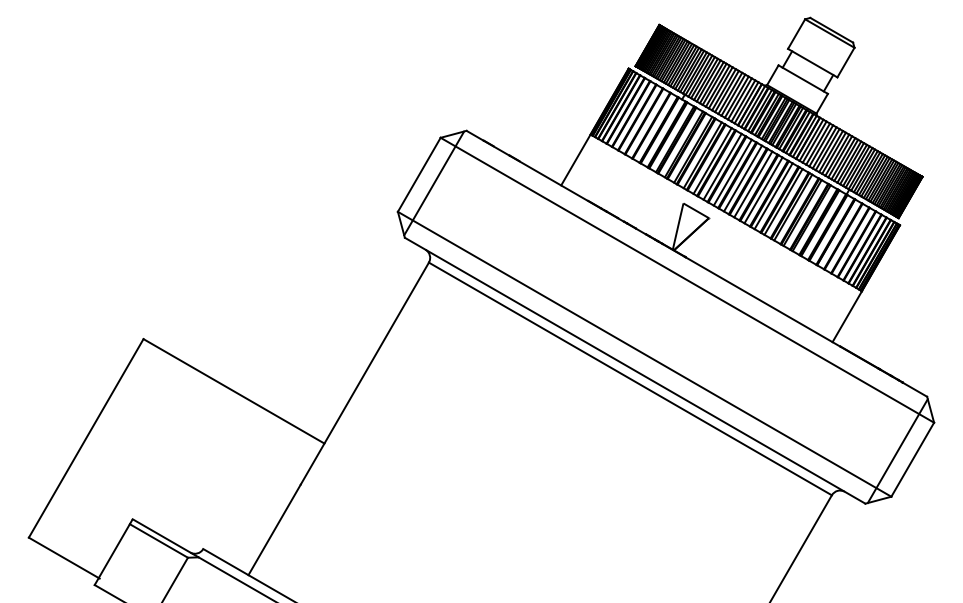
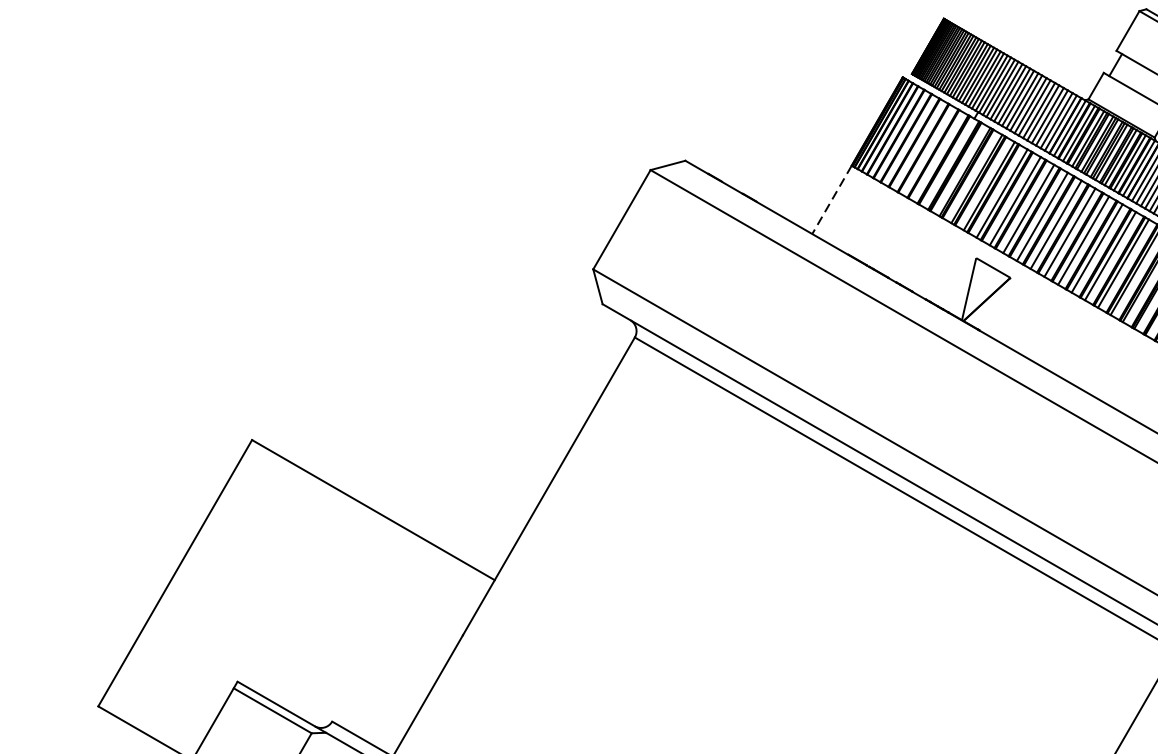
line: (575, 160) -> (831, 200), solid -> dashed
line: (434, 183) -> (642, 231), removed

